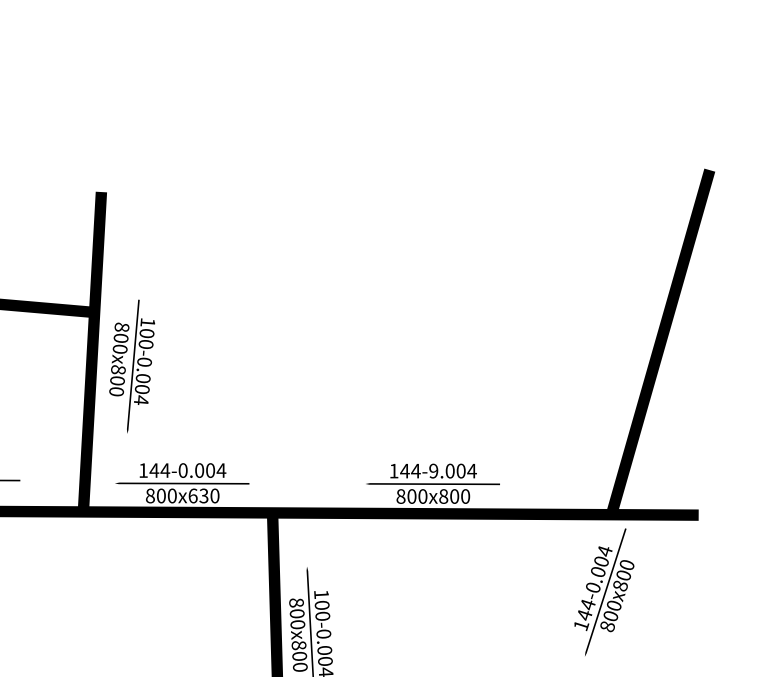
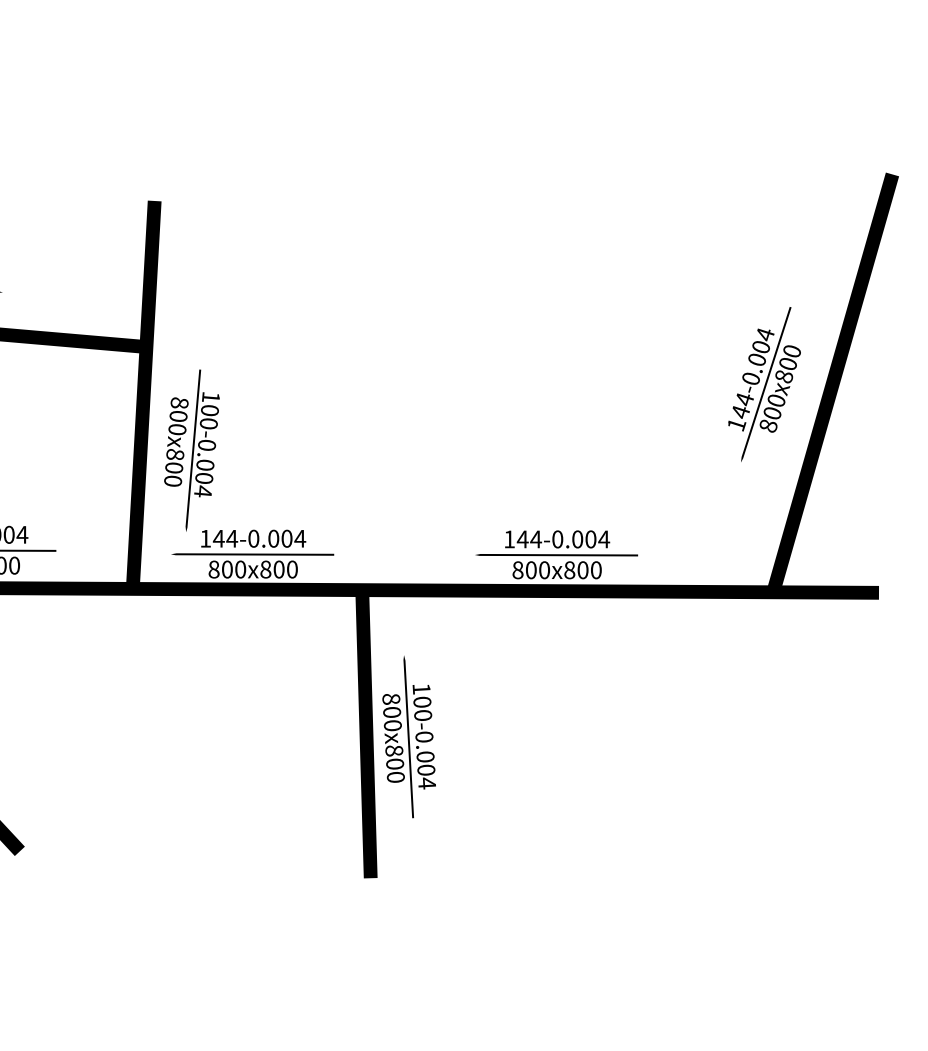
text: (131, 366) -> (191, 450), moved
text: (433, 471) -> (557, 539), 144-9.004 -> 144-0.004
text: (198, 495) -> (272, 569), 800x630 -> 800x800
text: (604, 592) -> (764, 384), moved

